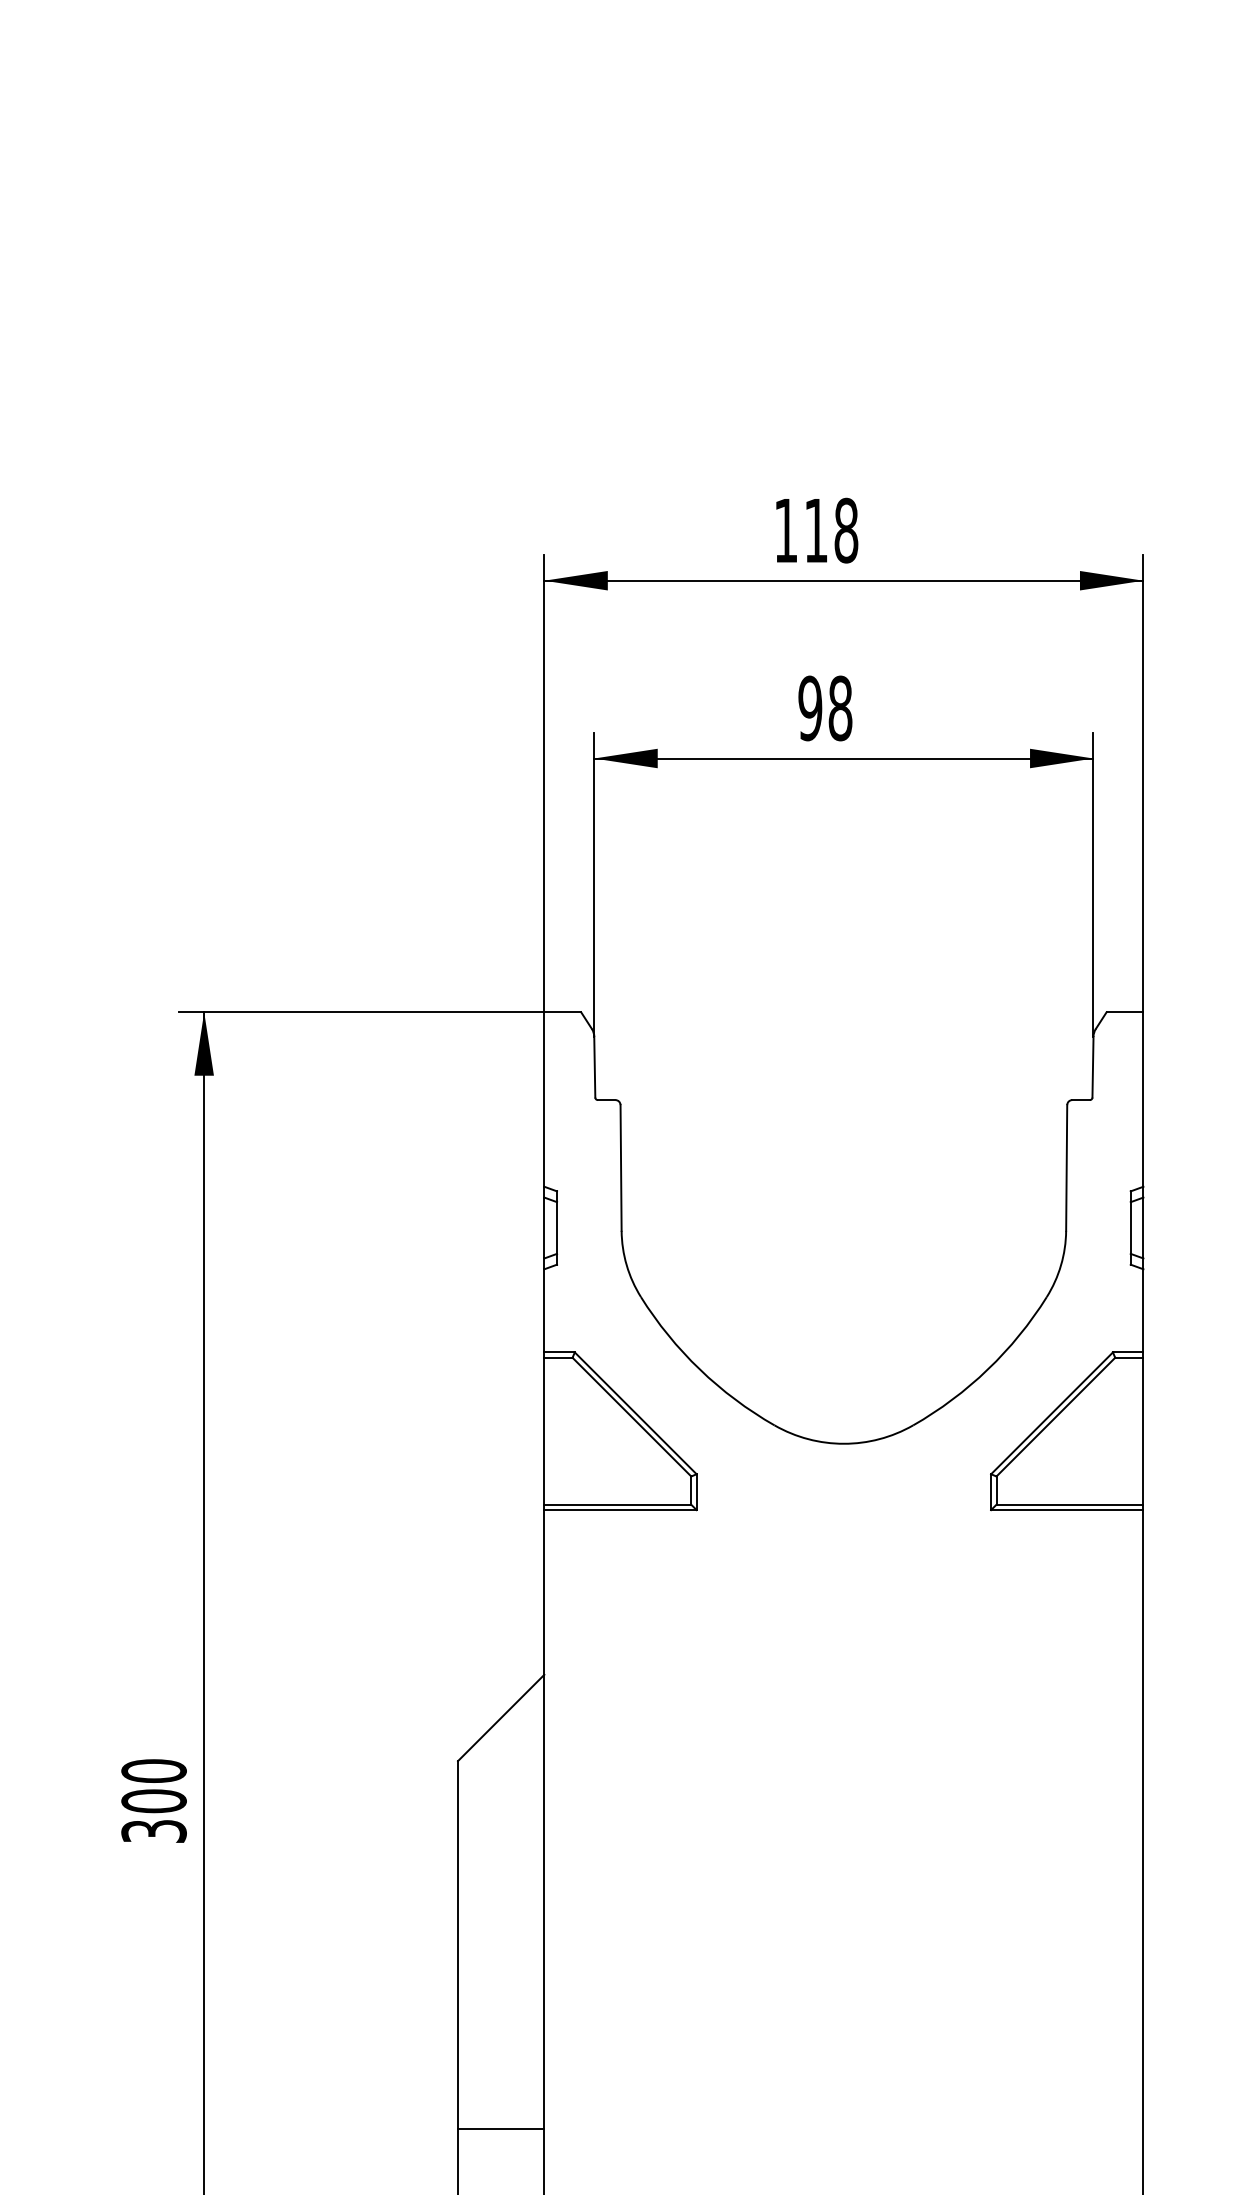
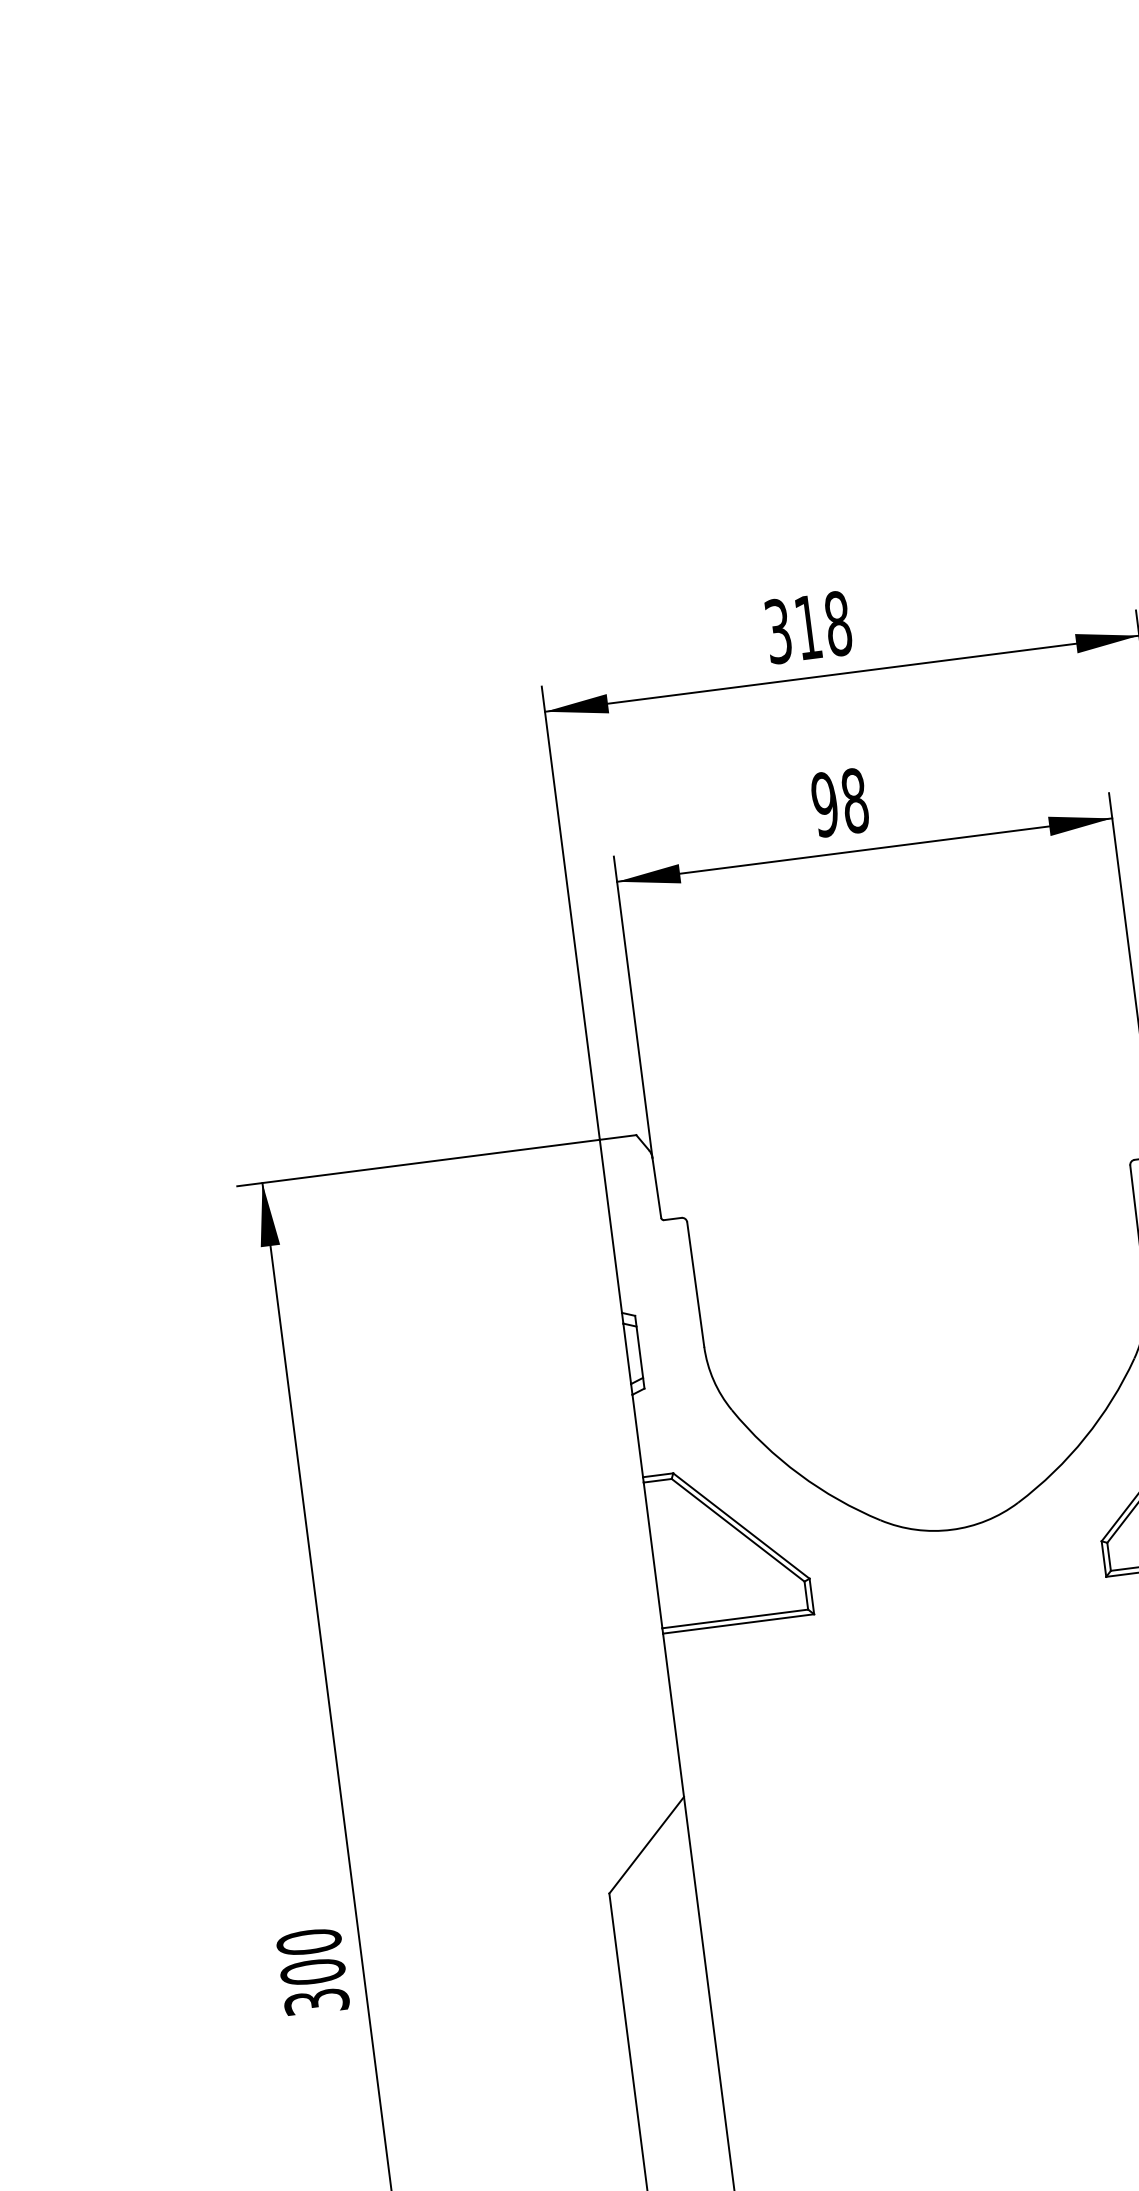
text: (785, 530) -> (777, 631), 118 -> 318

